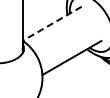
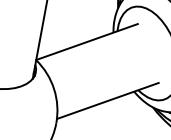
line: (51, 24) -> (85, 42), dashed -> solid

